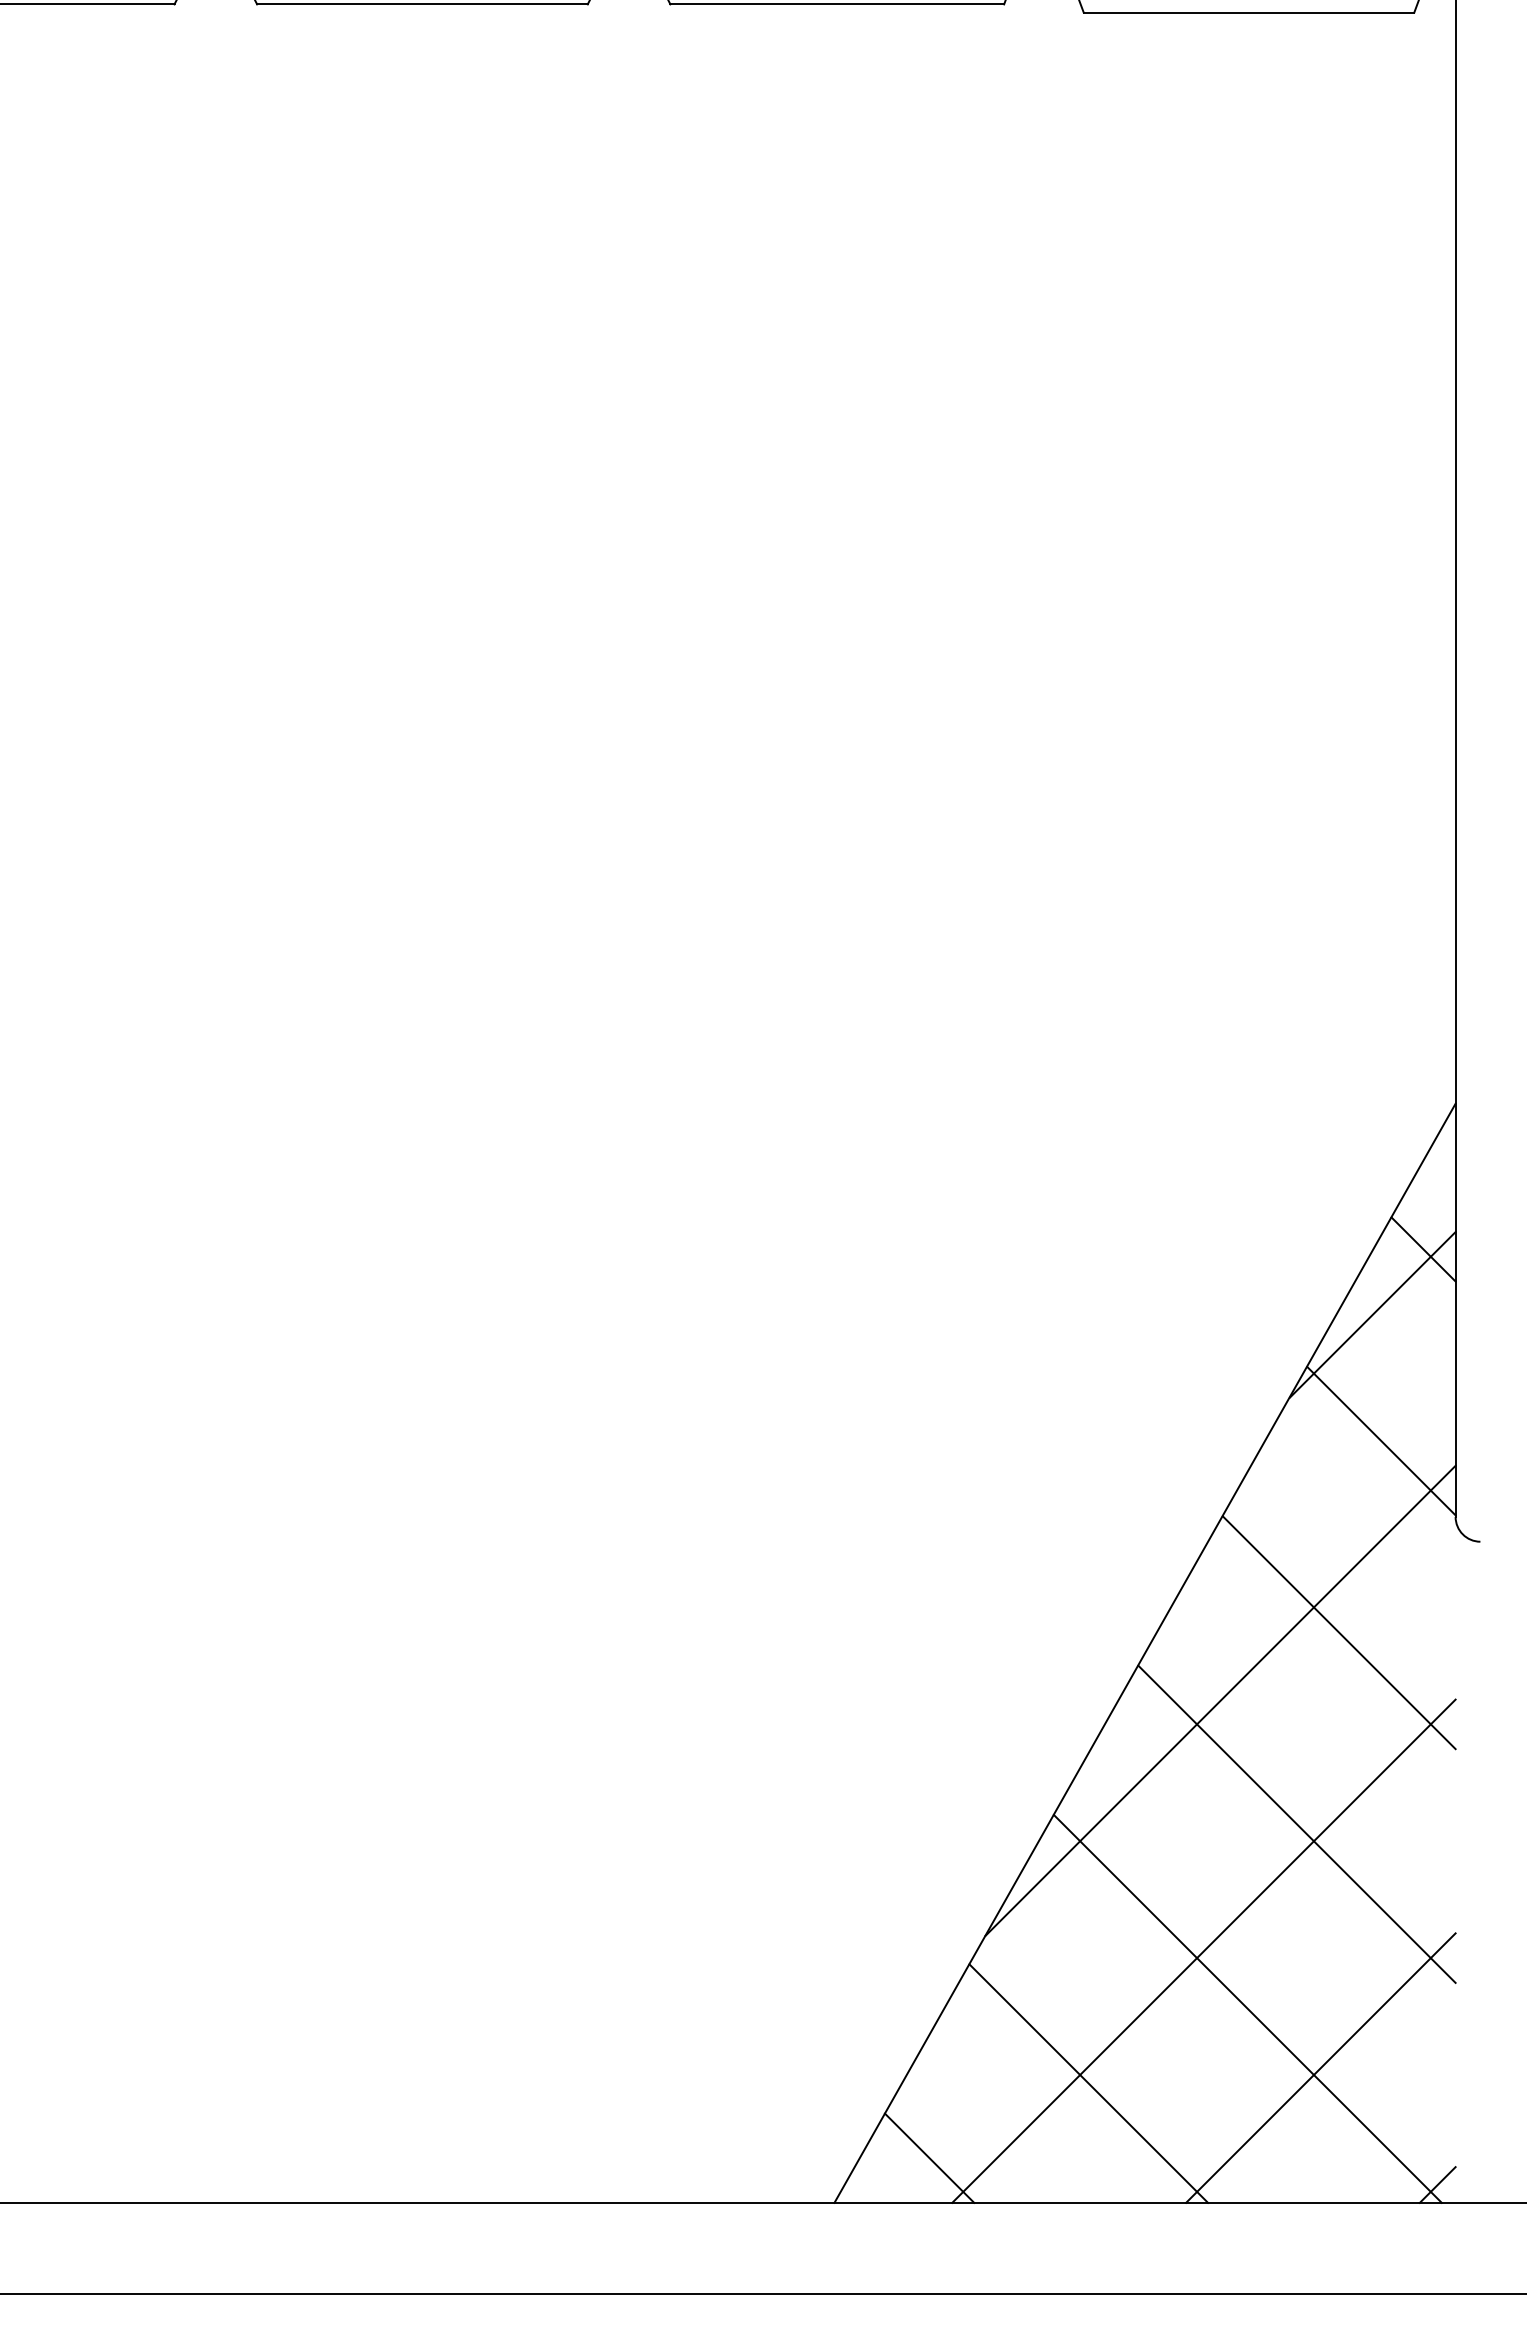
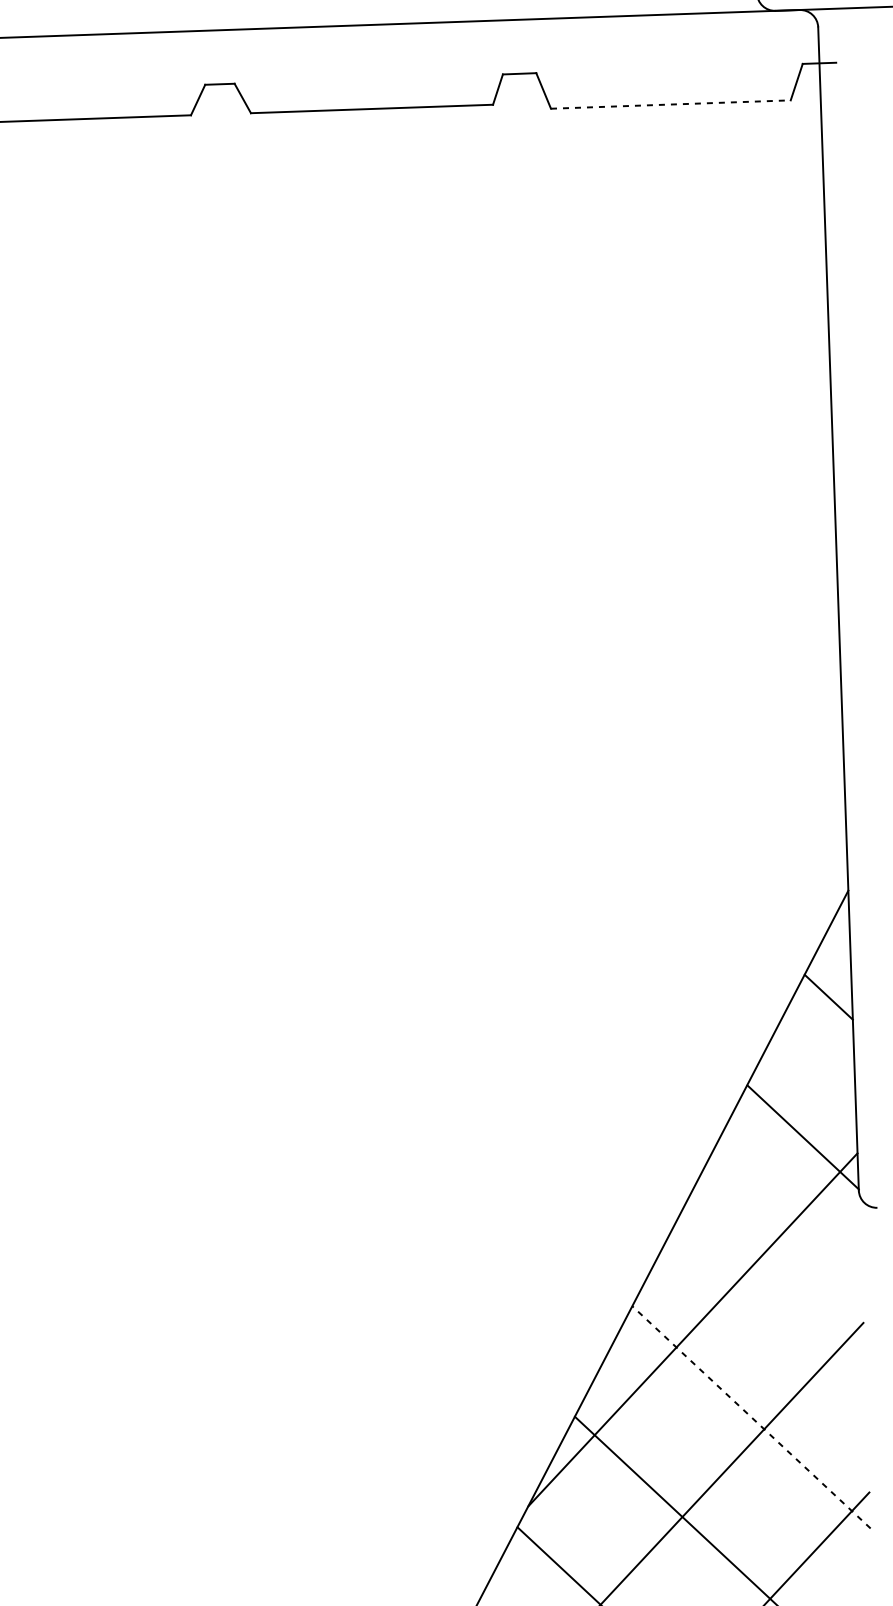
line: (1249, 12) -> (671, 104), solid -> dashed
line: (1372, 1314) -> (793, 1045), removed
line: (1338, 1632) -> (776, 1277), removed
line: (1296, 1823) -> (751, 1416), solid -> dashed

